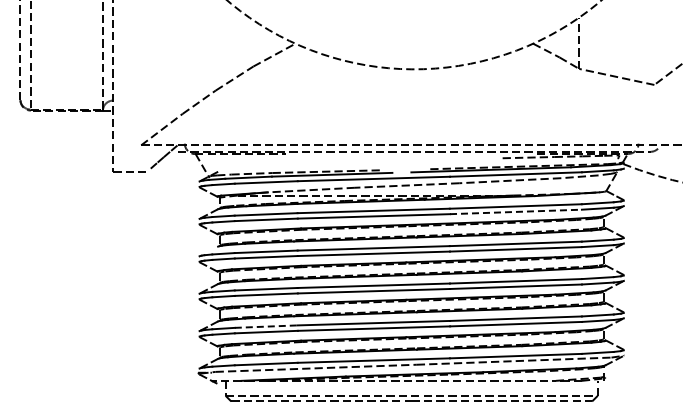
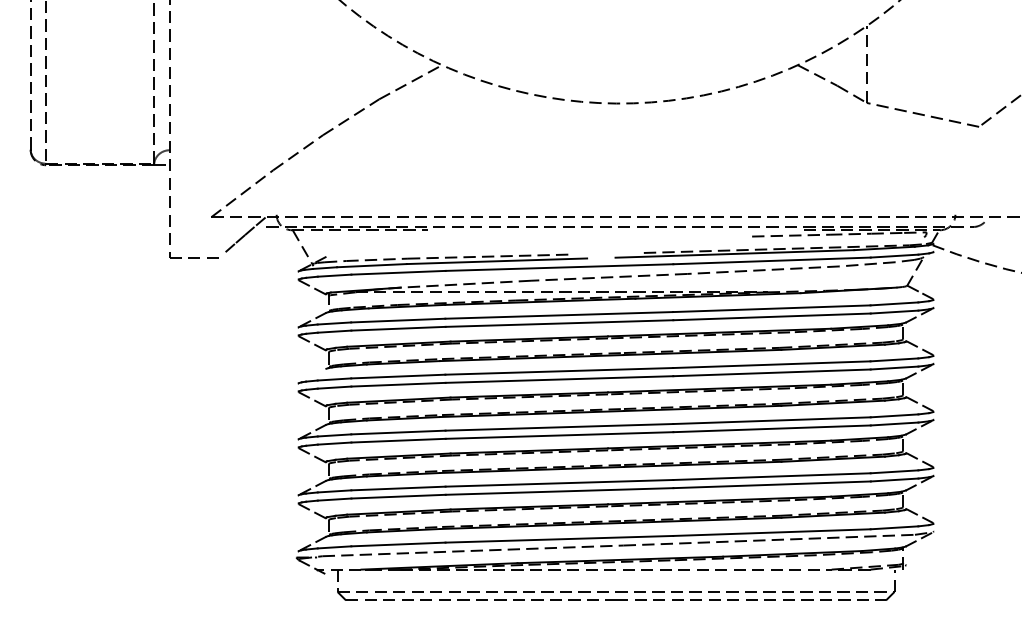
line: (515, 211) -> (771, 316), dashed -> solid
line: (266, 326) -> (398, 488), dashed -> solid

